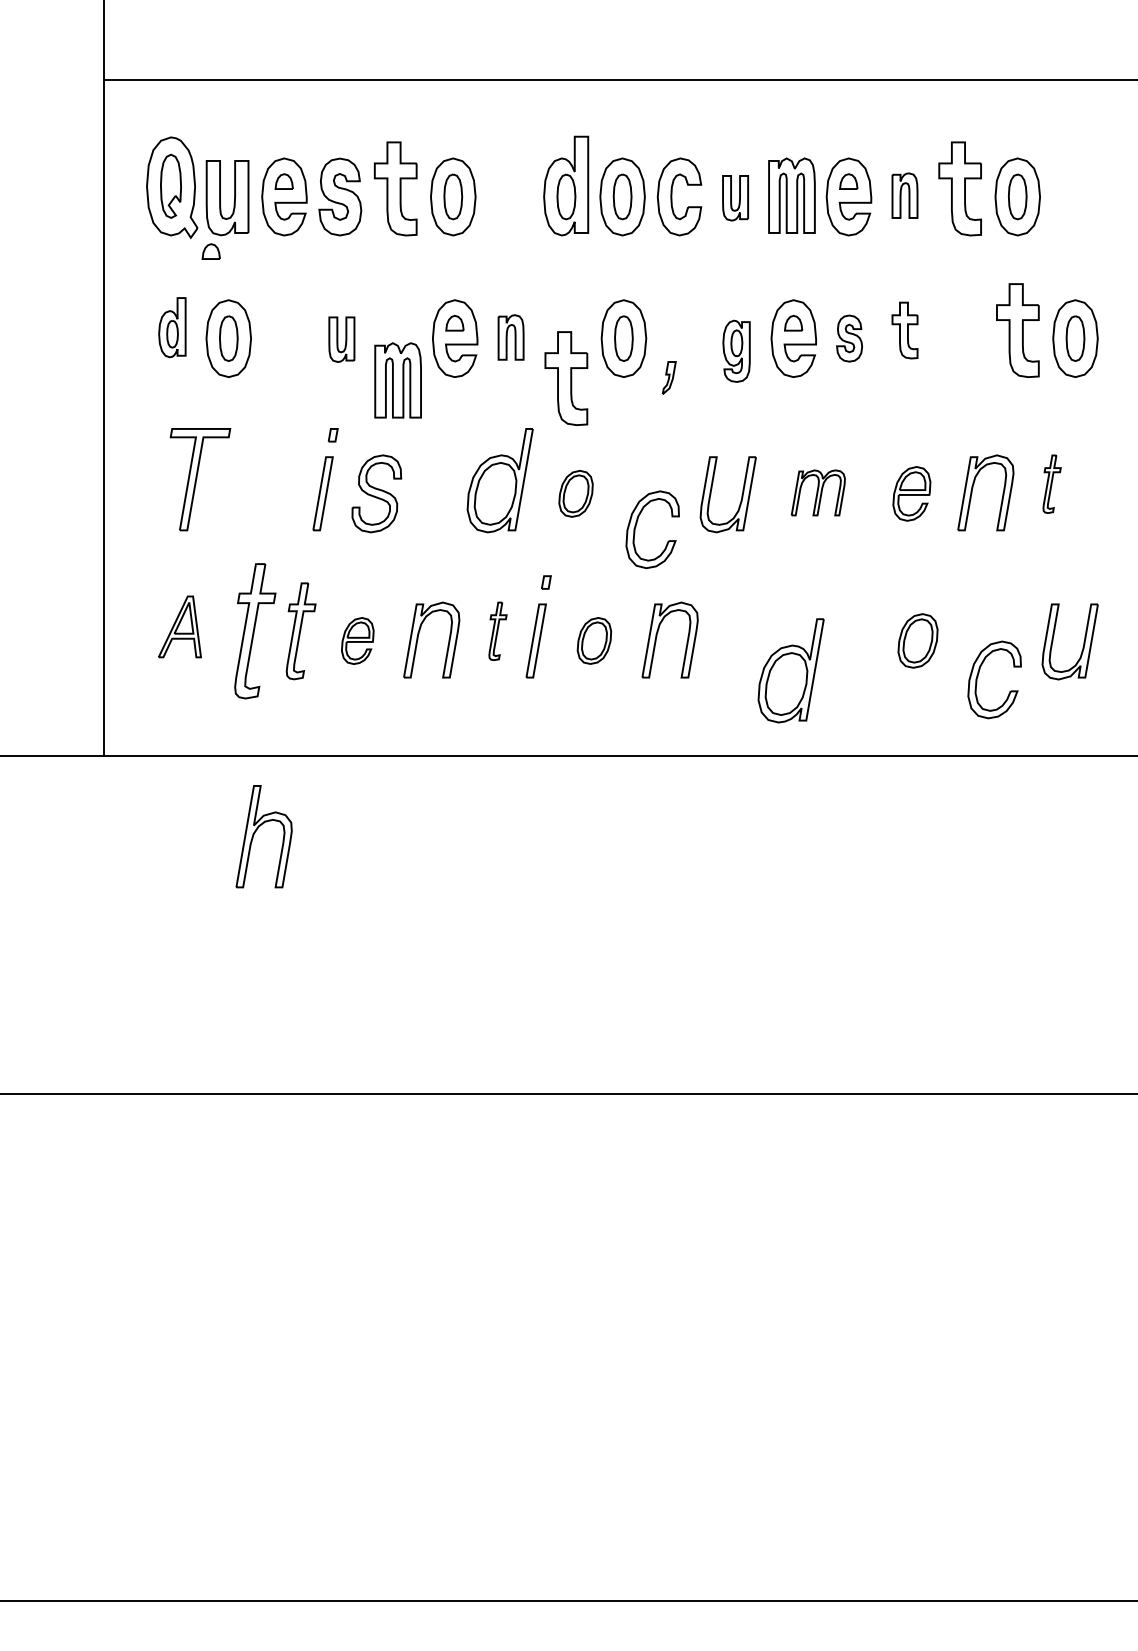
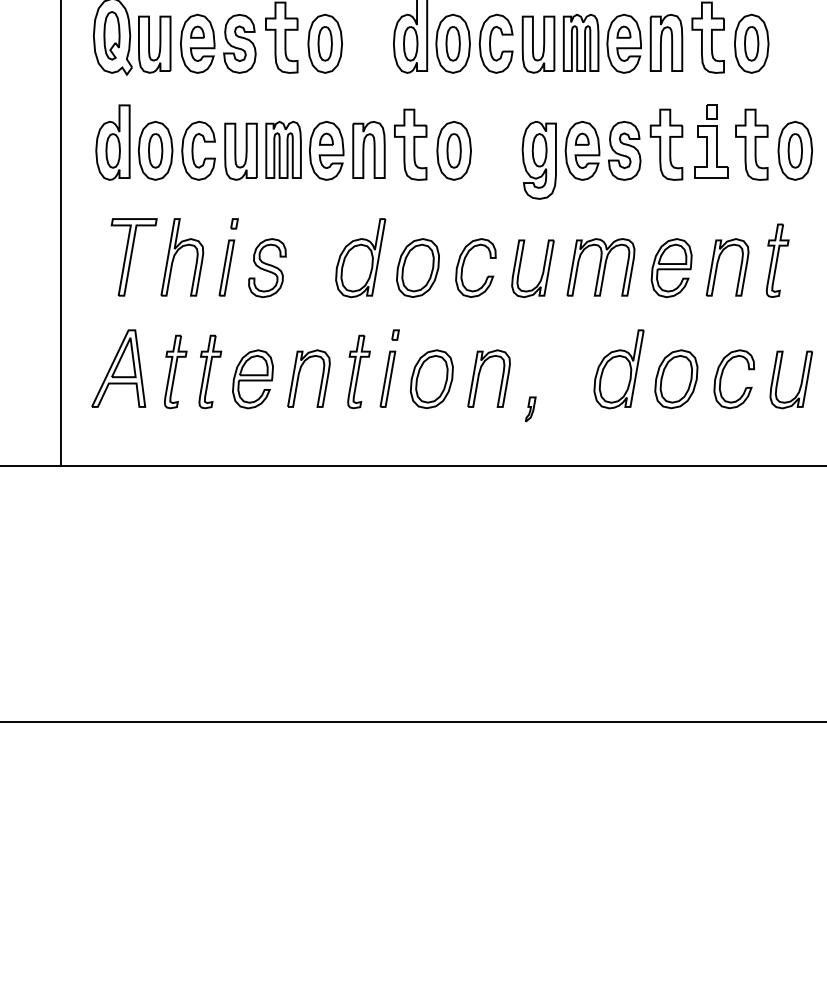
part: (904, 195) -> (666, 42), size x1.67
part: (735, 198) -> (538, 44), size x1.67
part: (210, 251) -> (141, 85), removed
part: (963, 326) -> (710, 141), added
part: (172, 327) -> (113, 142), size x1.67
part: (904, 330) -> (666, 144), size x1.67
part: (510, 337) -> (368, 149), size x1.67
part: (278, 338) -> (193, 150), added
part: (849, 338) -> (624, 150), size x1.67
part: (341, 339) -> (240, 151), size x1.67
part: (736, 351) -> (539, 160), size x1.67
part: (669, 377) -> (530, 409), moved
part: (566, 378) -> (410, 144), moved
part: (397, 380) -> (283, 149), moved
part: (1051, 484) -> (777, 261), size x1.67
part: (818, 492) -> (601, 267), size x1.67
part: (575, 493) -> (417, 267), size x1.67
part: (911, 493) -> (671, 267), size x1.43
part: (636, 527) -> (463, 266), moved
part: (179, 626) -> (118, 368), size x1.67
part: (255, 631) -> (175, 372), size x0.71
part: (497, 631) -> (358, 372), size x1.67
part: (357, 640) -> (252, 378), size x1.67
part: (594, 640) -> (431, 378), size x1.67
part: (917, 640) -> (675, 378), size x1.43
part: (790, 670) -> (618, 369), moved
part: (979, 673) -> (722, 374), moved
part: (257, 830) -> (177, 252), moved

